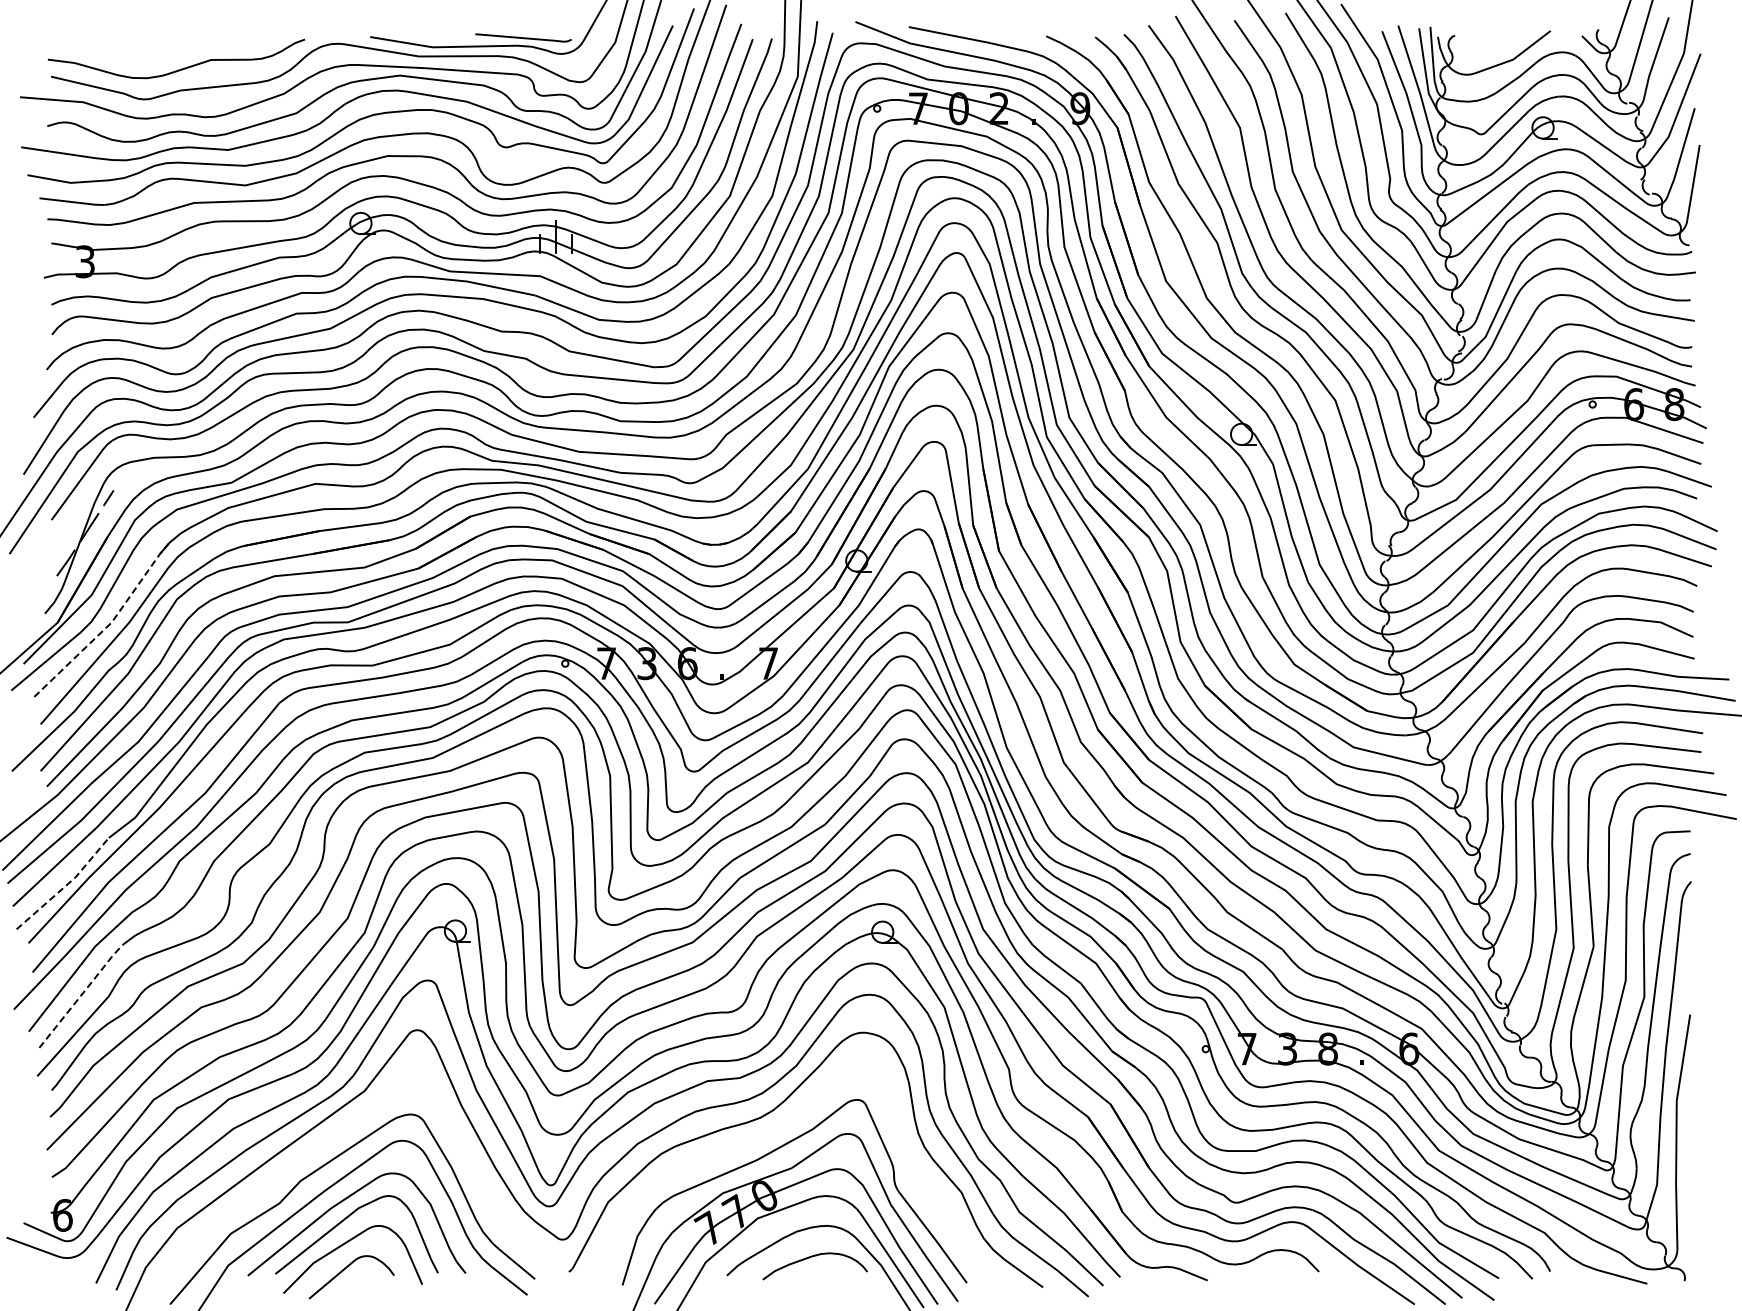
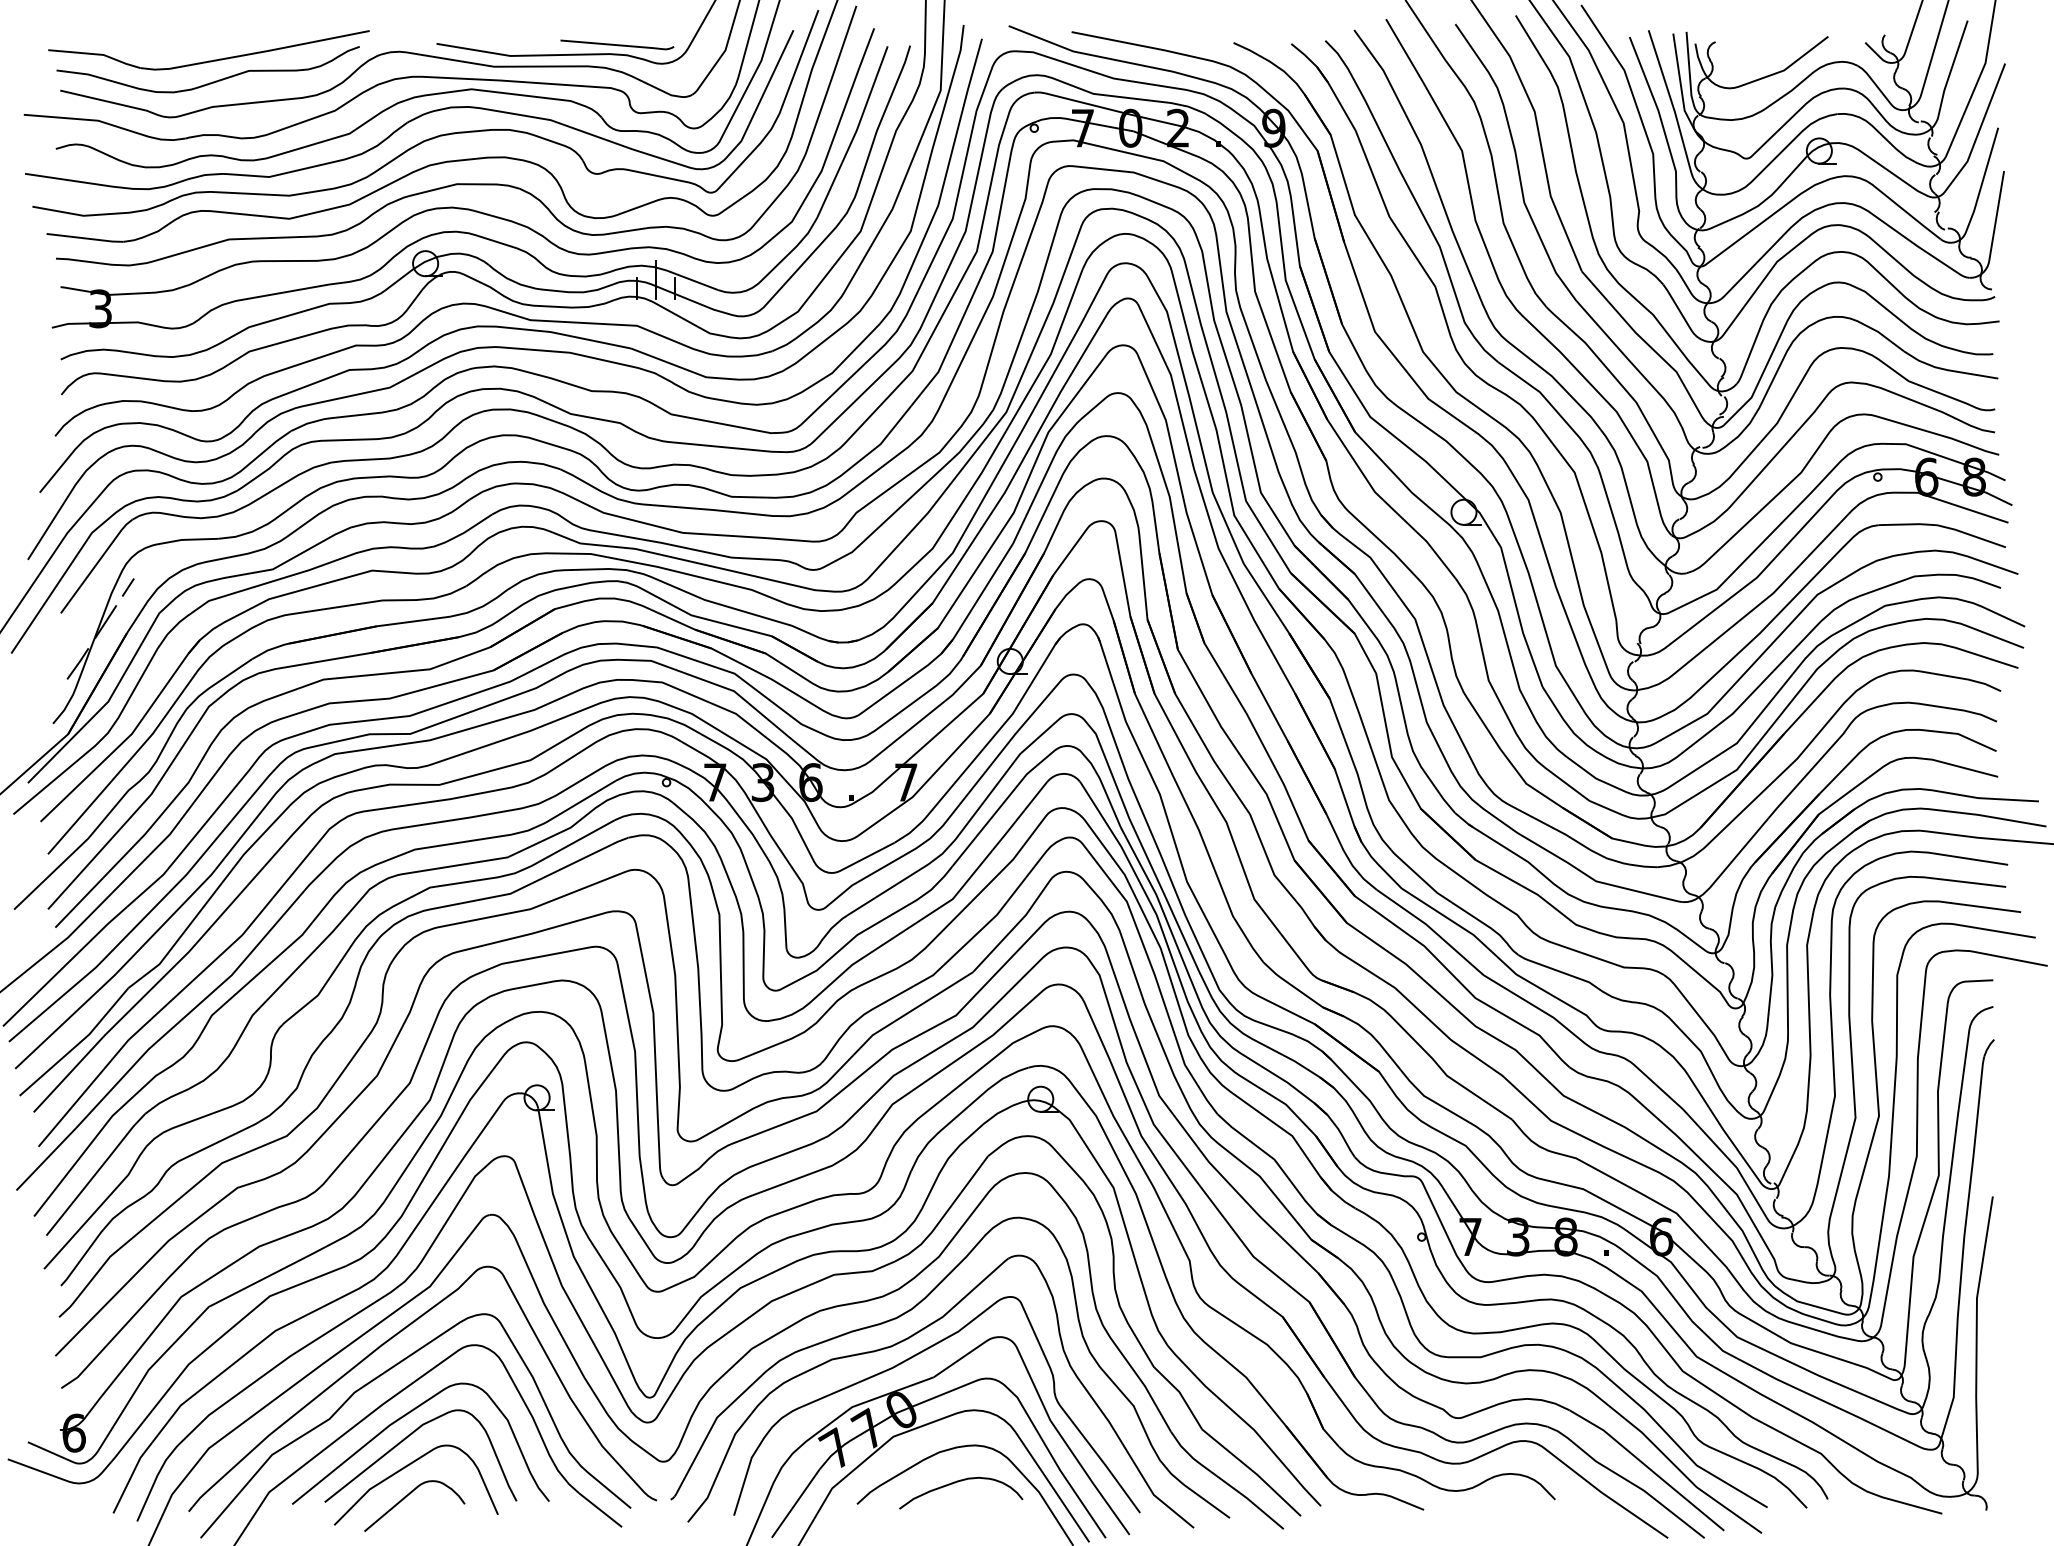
part: (179, 50) -> (211, 59), added
line: (109, 624) -> (129, 736), dashed -> solid
line: (65, 885) -> (77, 1044), dashed -> solid
line: (82, 994) -> (97, 1172), dashed -> solid
part: (771, 1135) -> (909, 1338), added
curve: (330, 1137) -> (389, 1341), added

